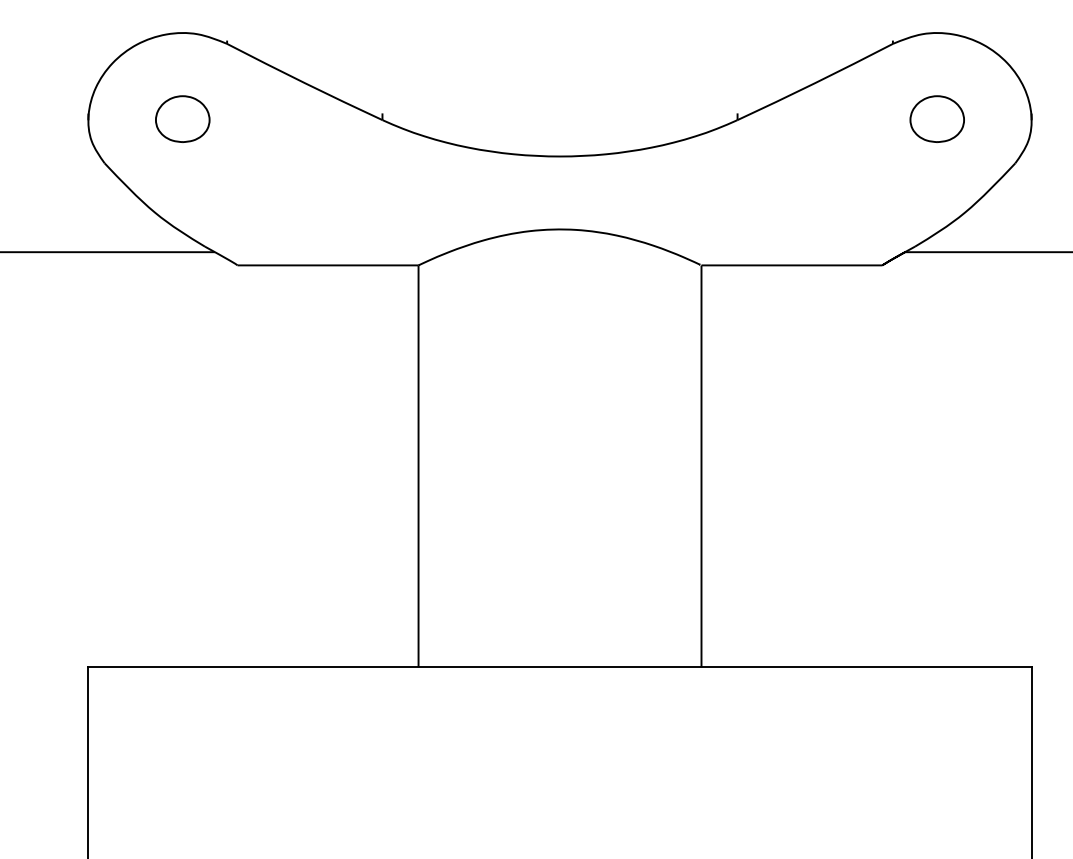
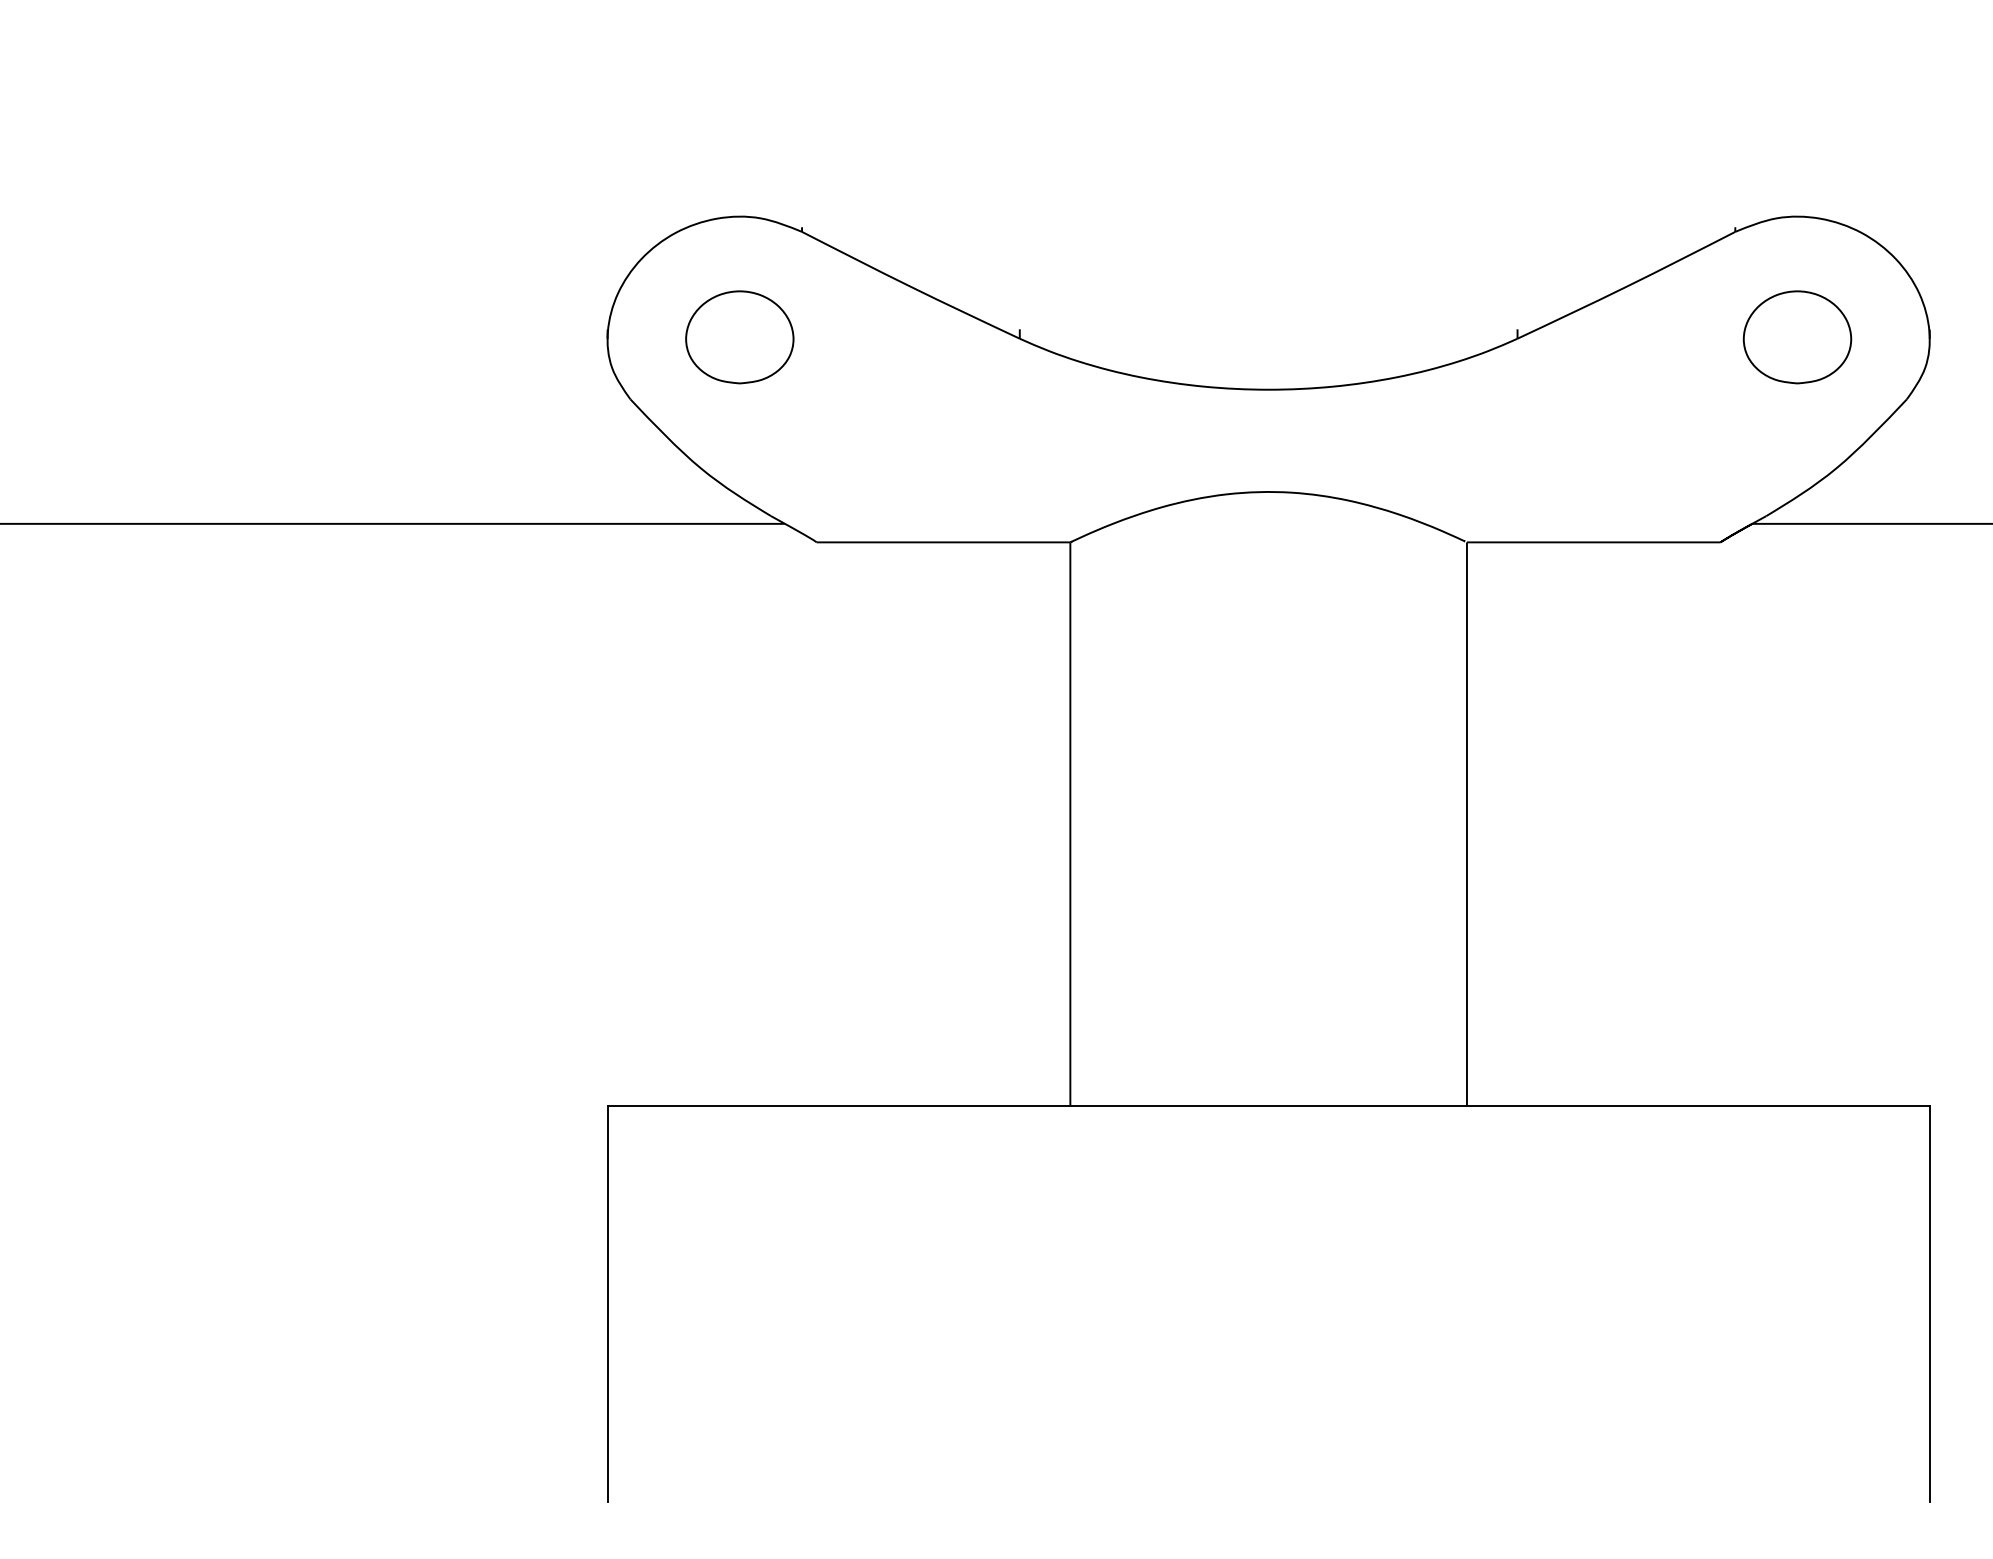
part: (182, 119) -> (739, 337), size x1.43
part: (937, 119) -> (1797, 337), size x1.43

